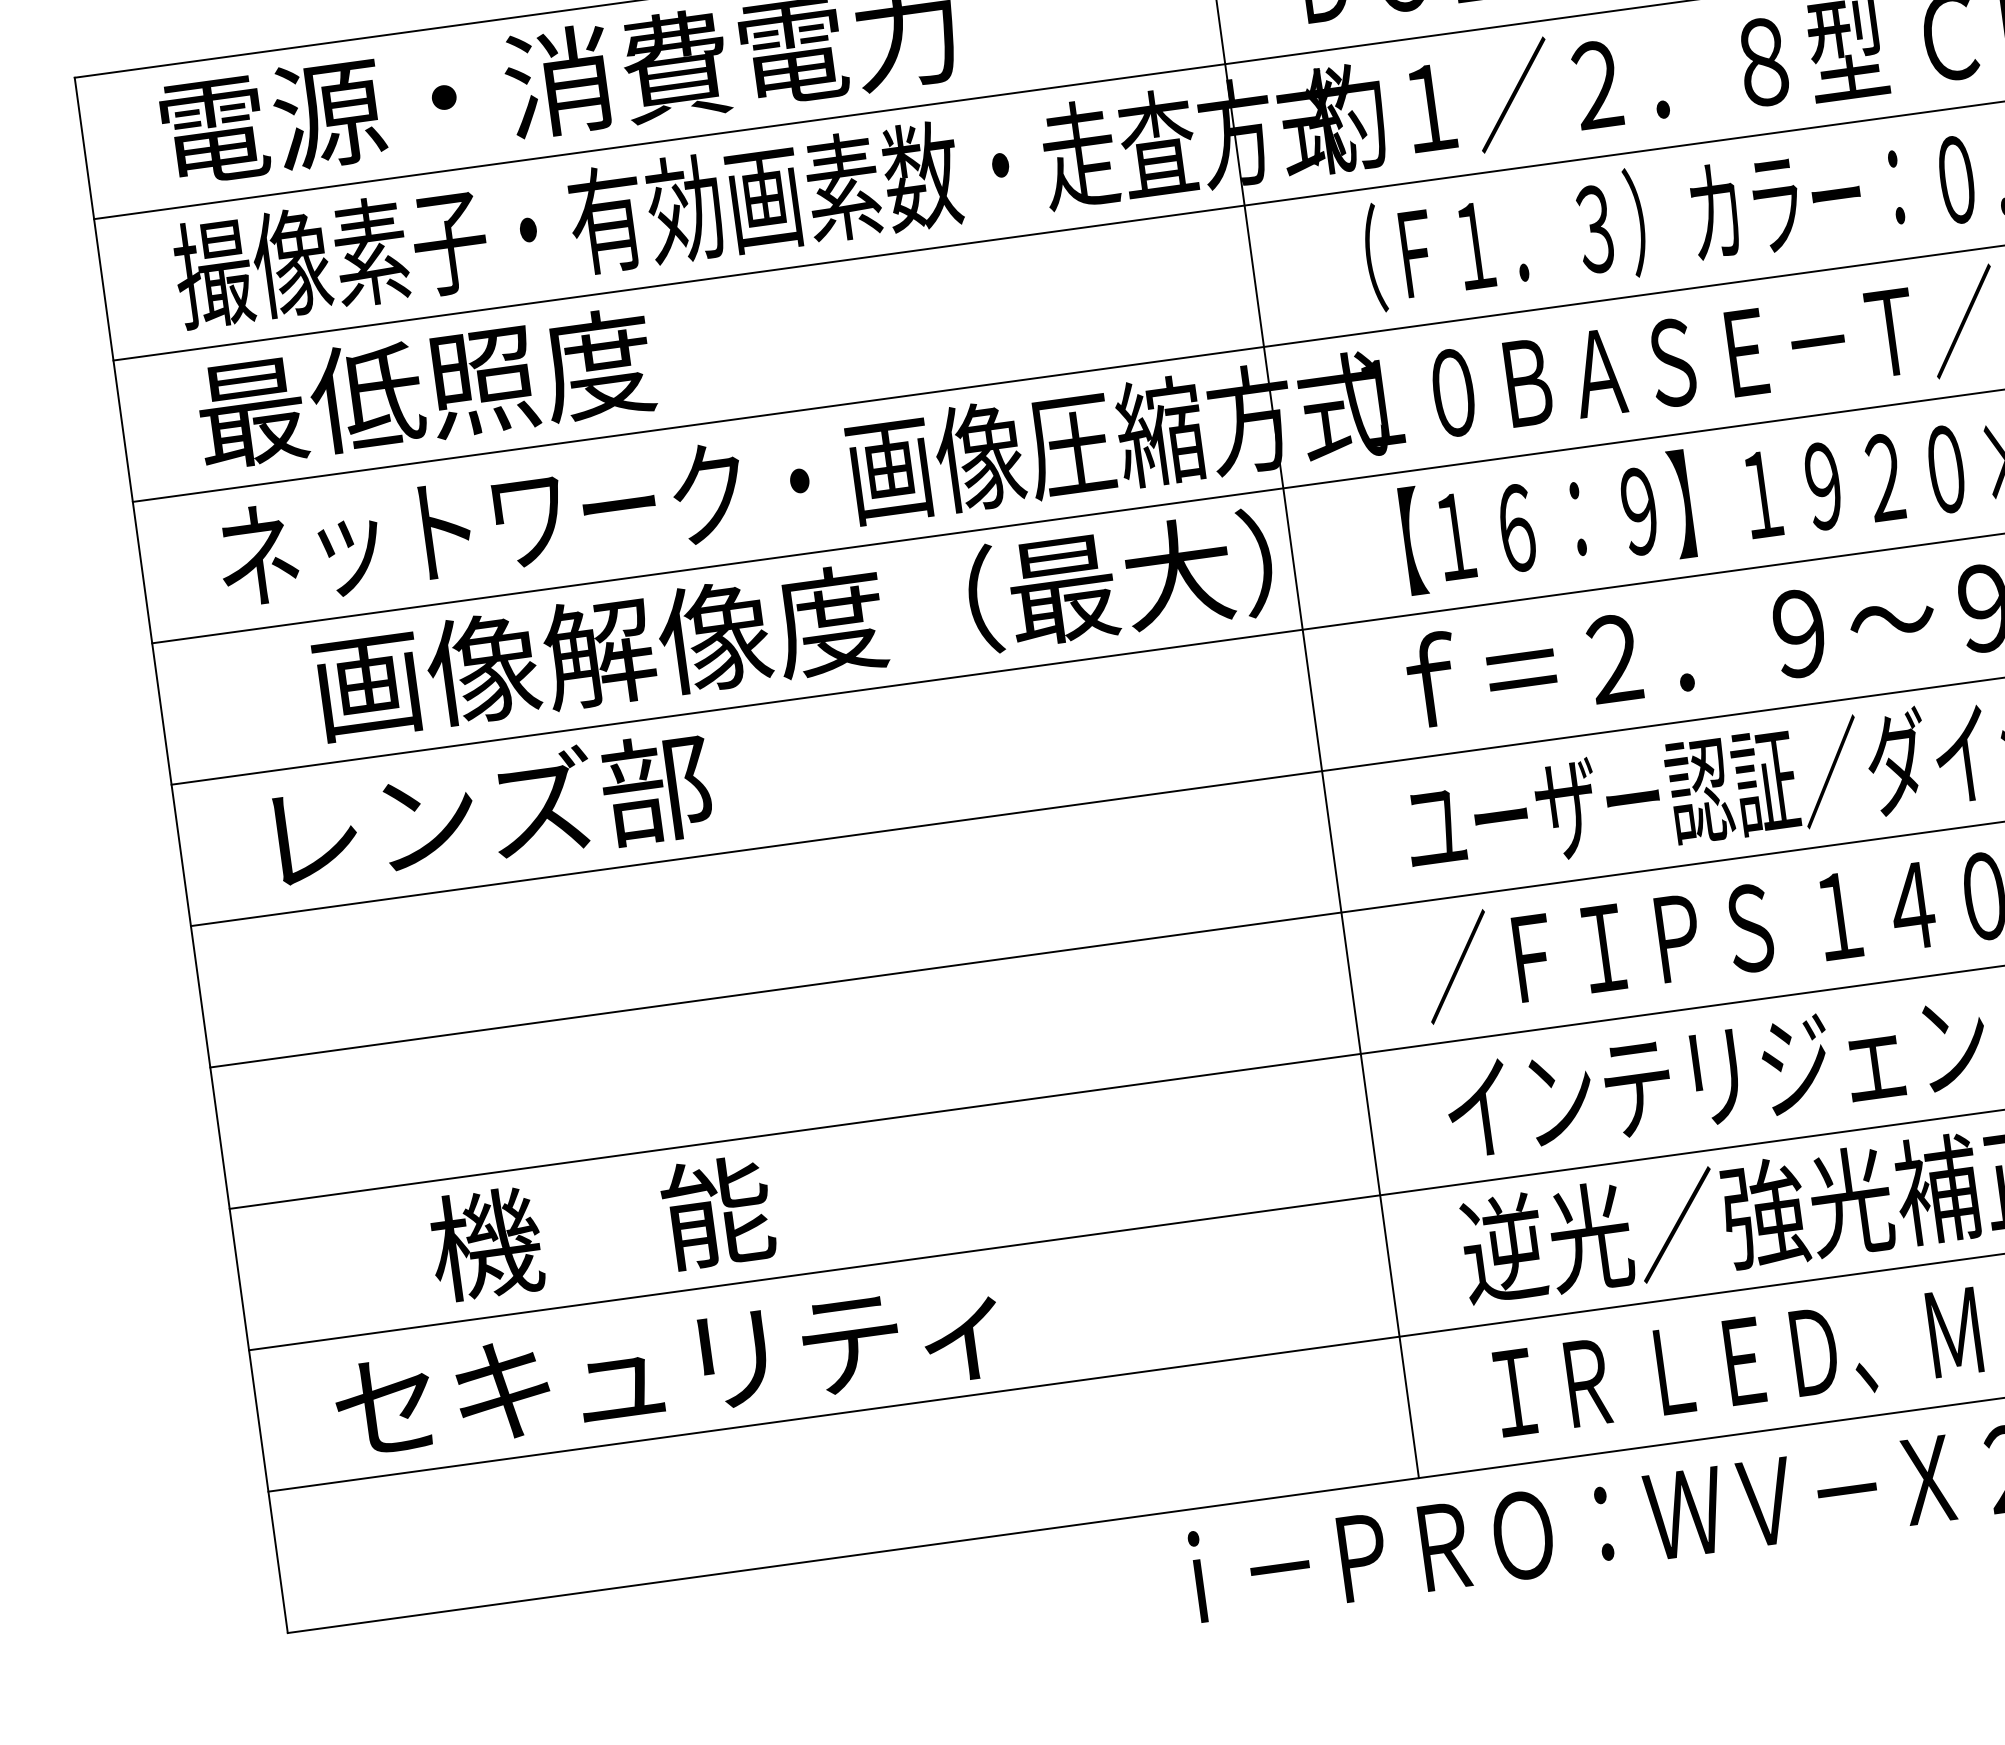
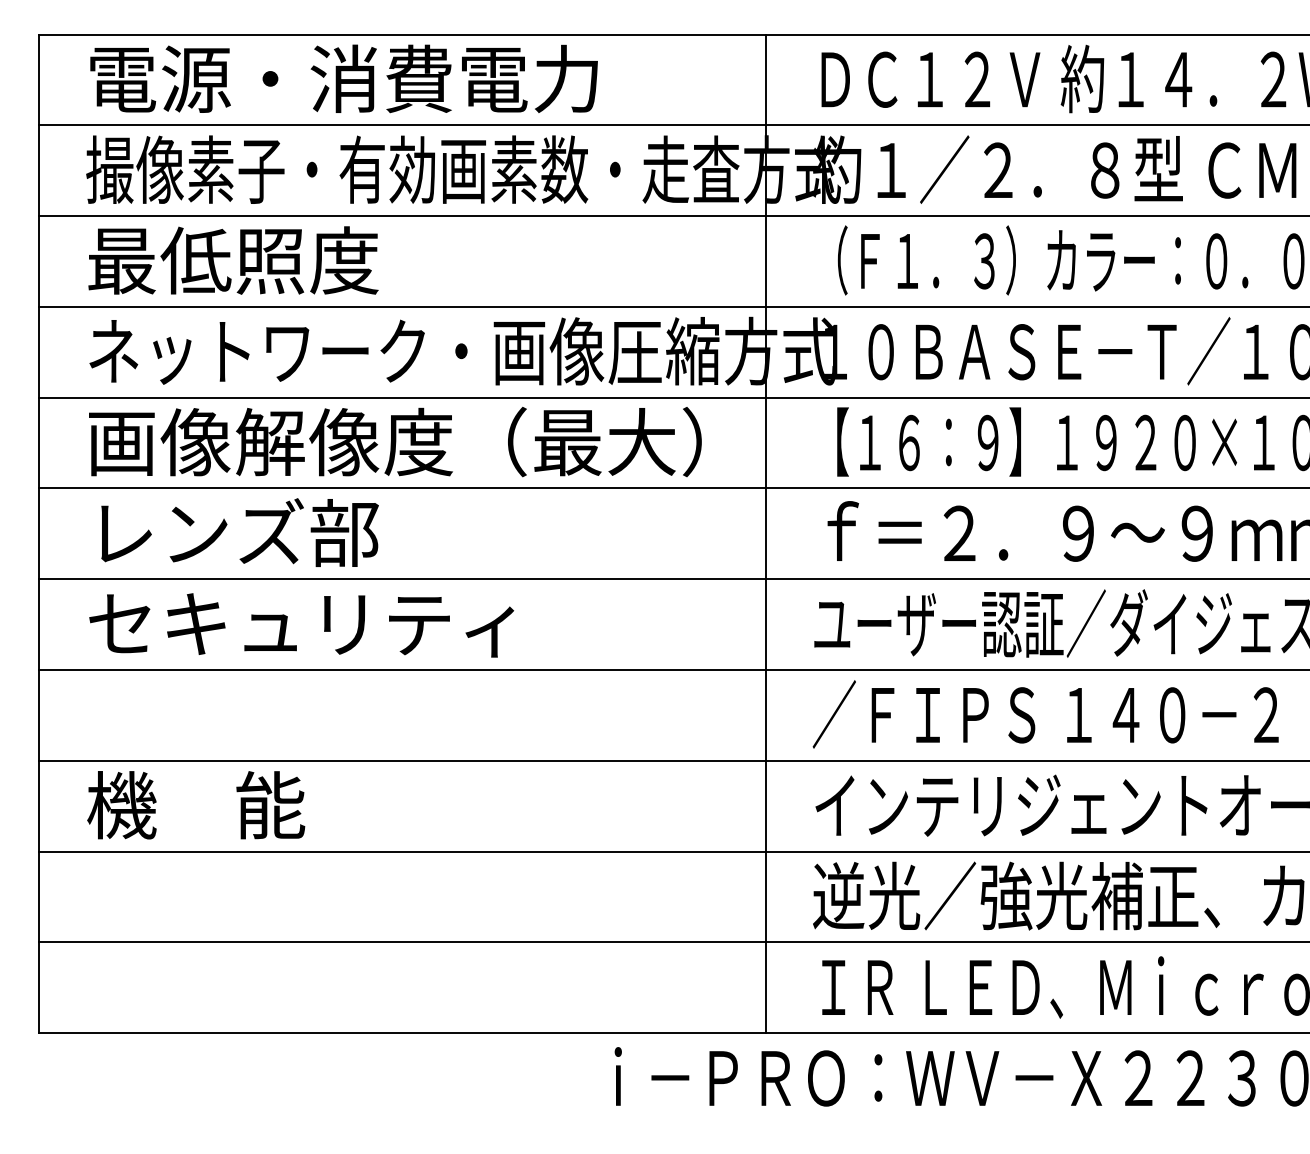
text: (794, 624) -> (395, 441), moved
text: (602, 1228) -> (196, 805), moved
text: (667, 1370) -> (301, 625), moved

